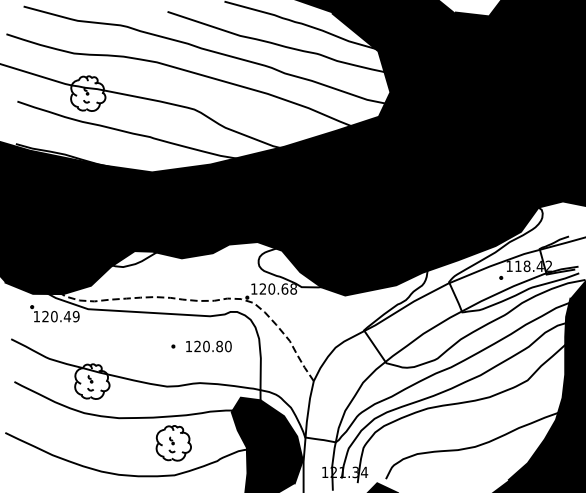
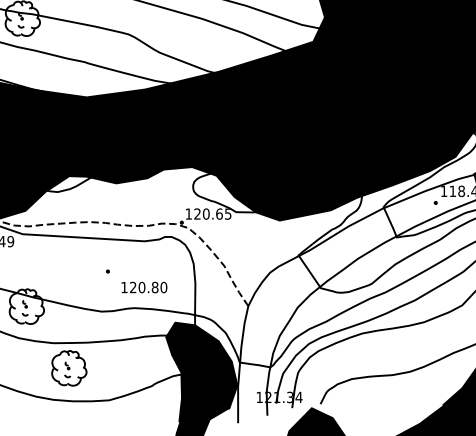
text: (293, 288) -> (228, 213), 120.68 -> 120.65
text: (208, 346) -> (144, 287), moved
part: (173, 443) -> (69, 368), moved

